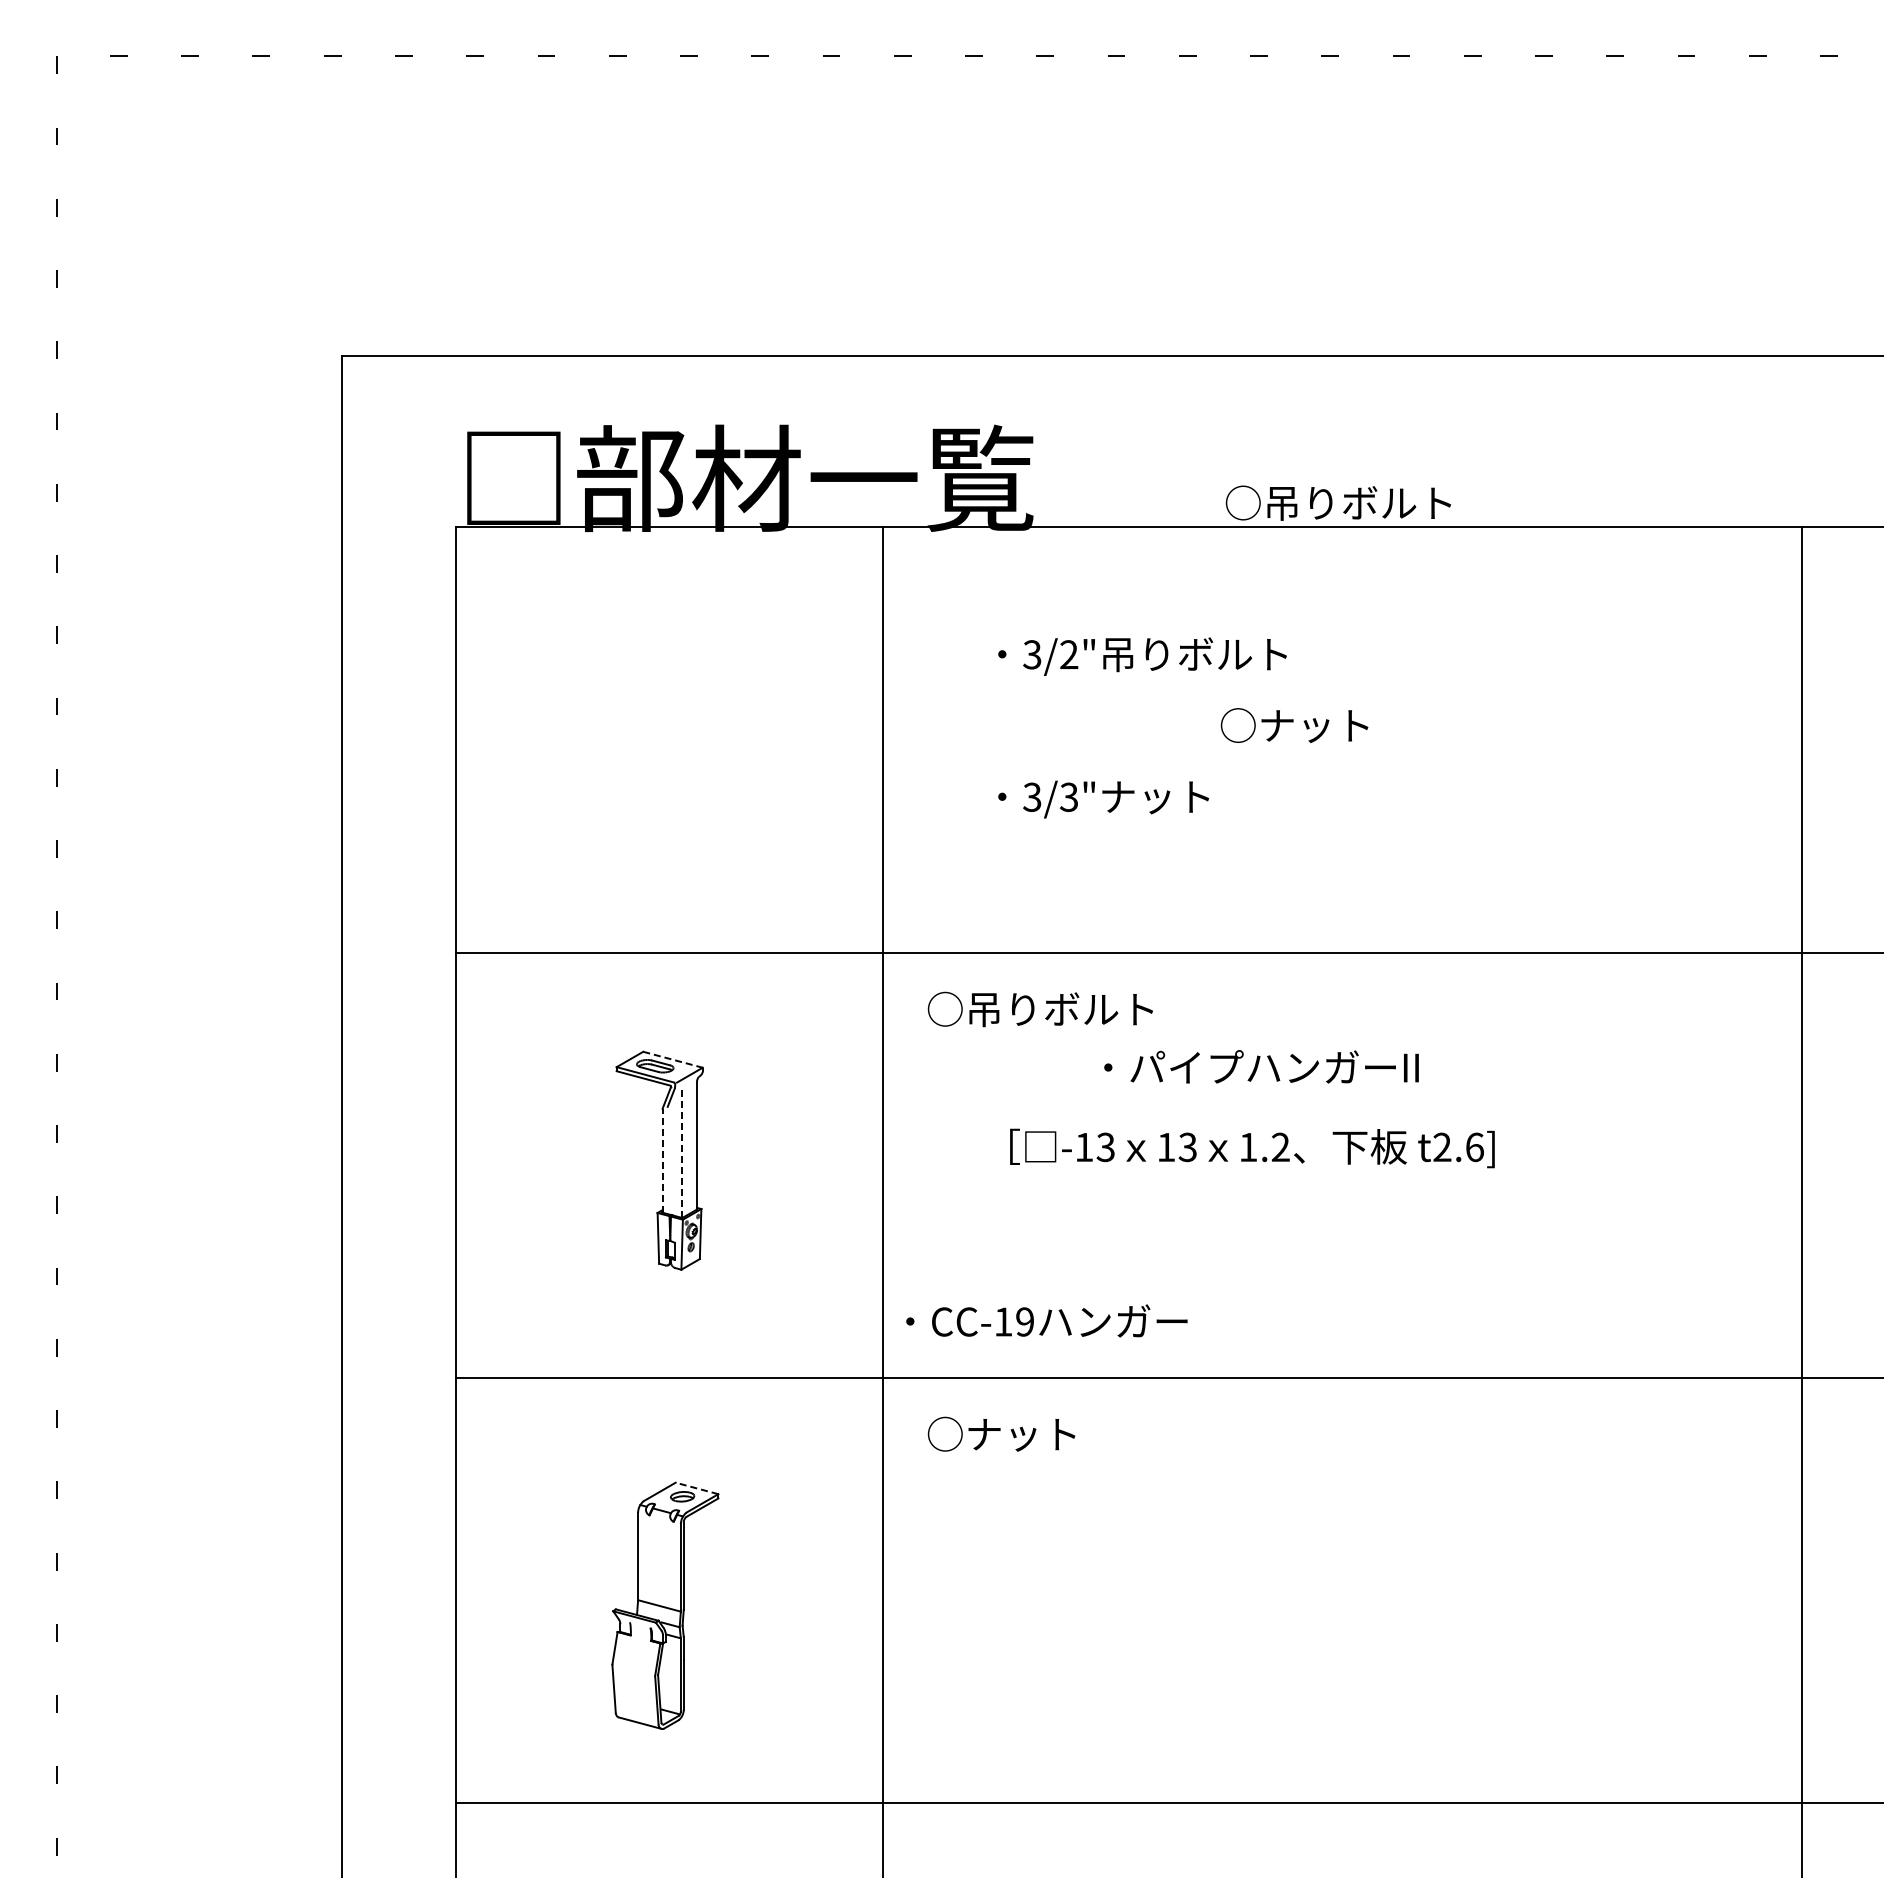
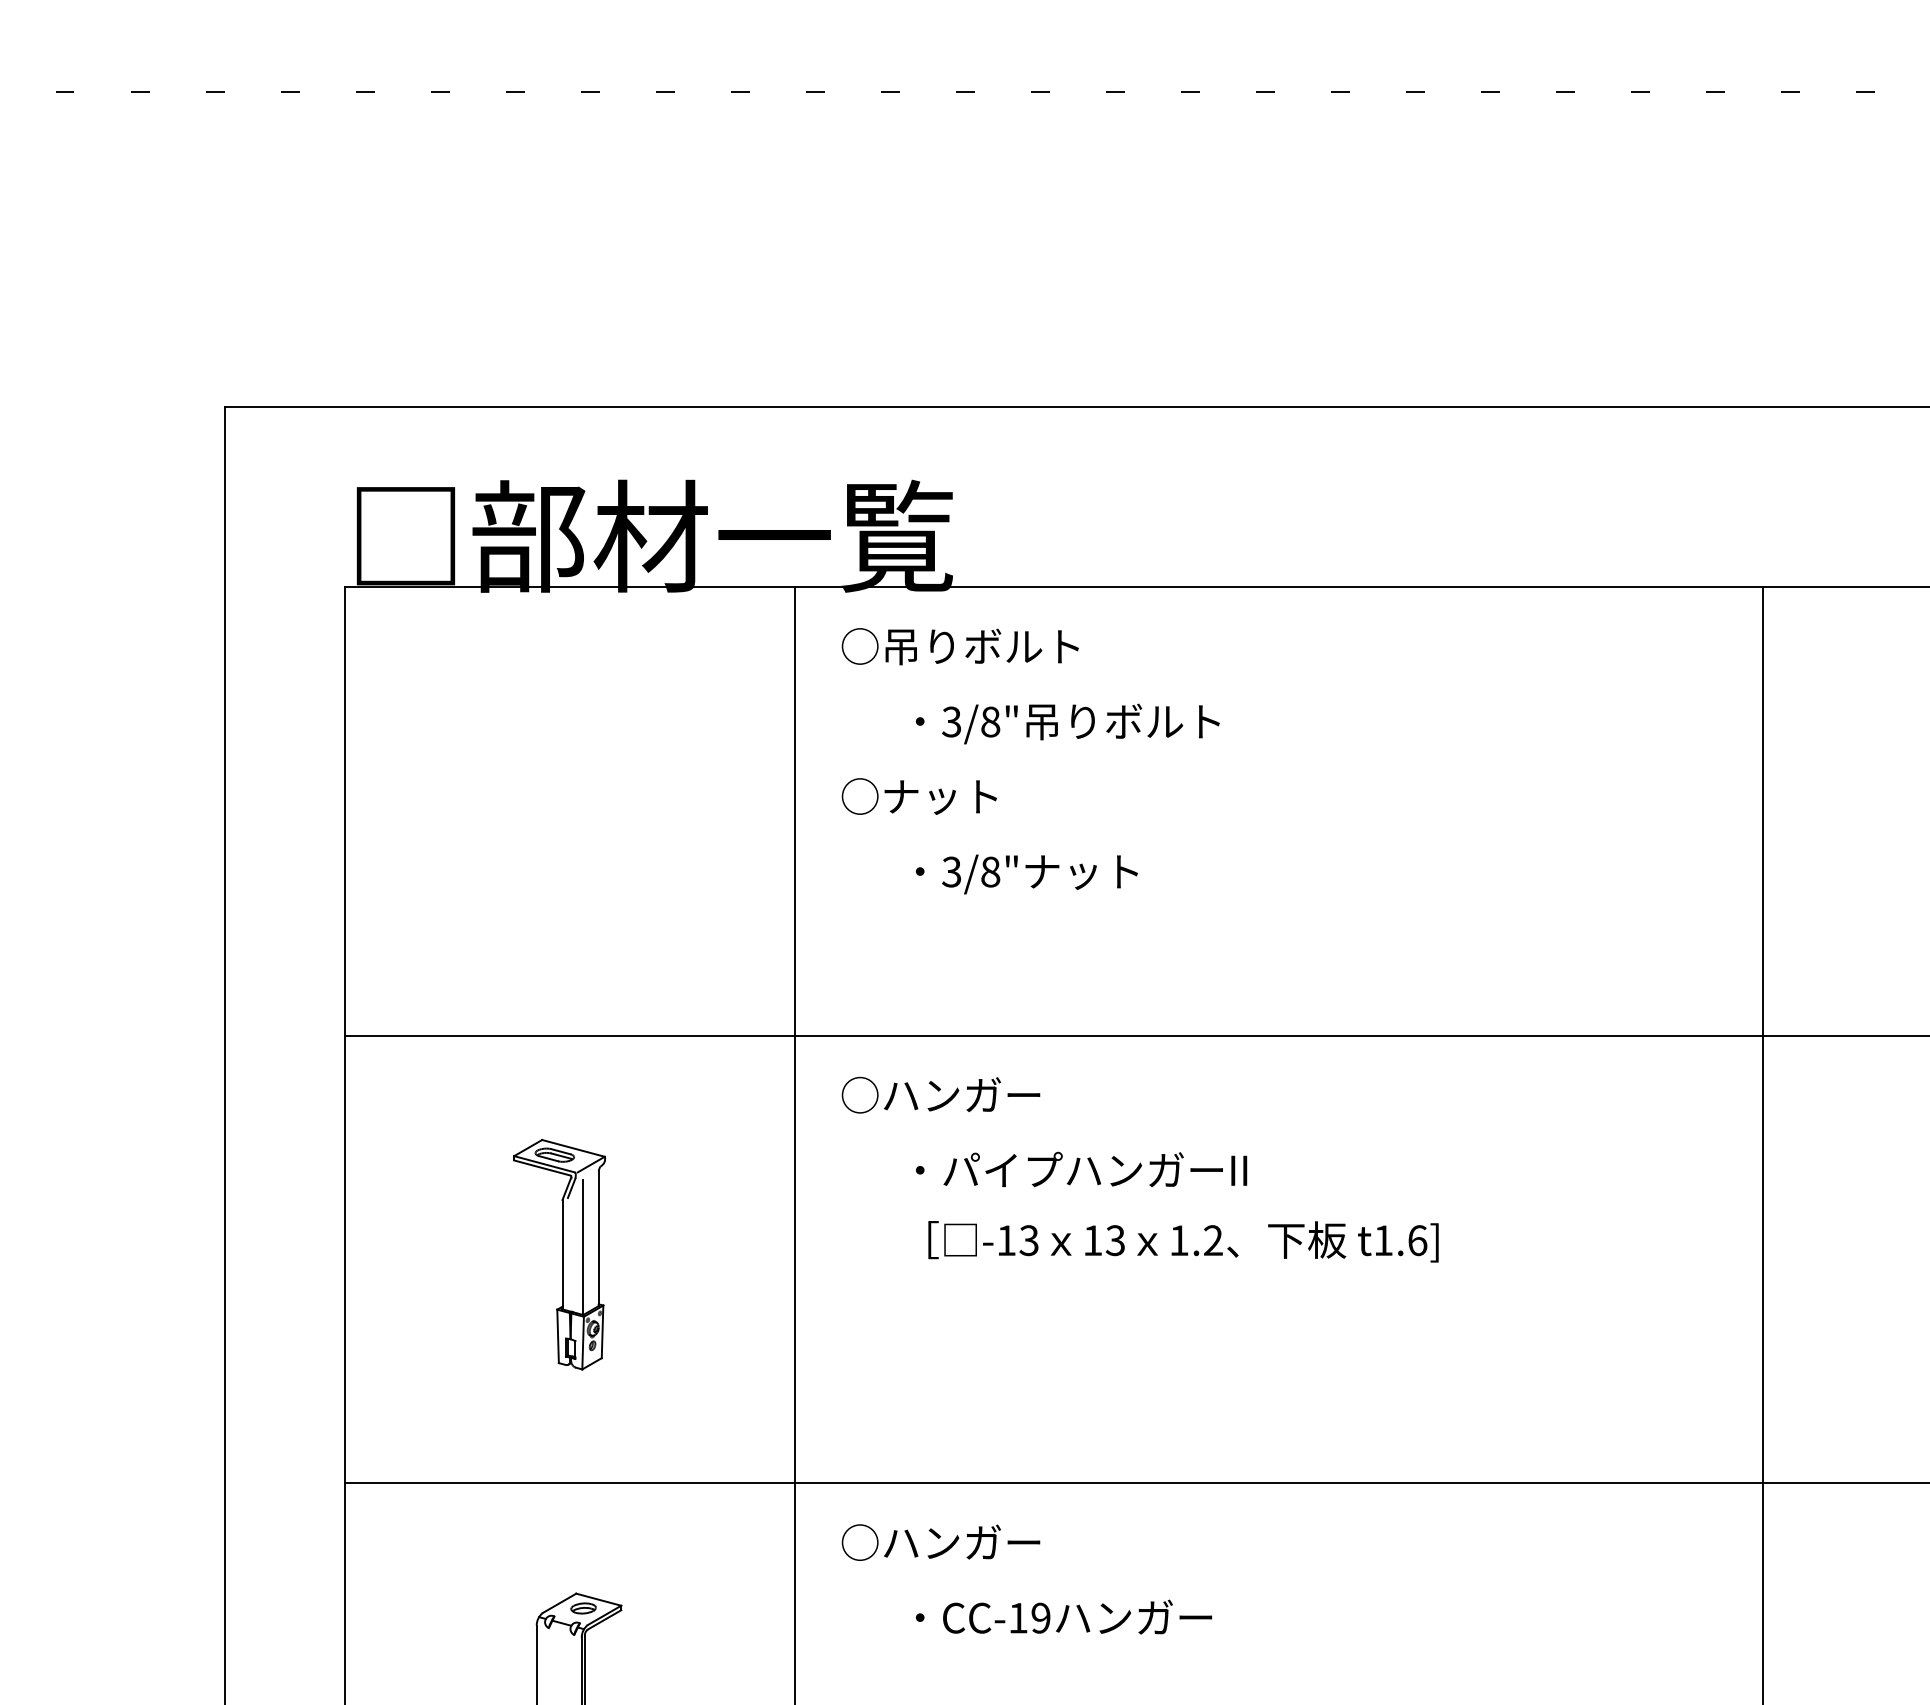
text: (1337, 502) -> (959, 645), moved
text: (1069, 654) -> (990, 721), 3/2" -> 3/8"
text: (1294, 725) -> (919, 796), moved
text: (1069, 796) -> (990, 871), 3/3" -> 3/8"
text: (1060, 1009) -> (981, 1095), ○吊りボルト -> ○ハンガー
line: (673, 1059) -> (574, 1148), dashed -> solid
text: (1261, 1066) -> (1081, 1169), moved
text: (1442, 1146) -> (1383, 1239), t2.6] -> t1.6]
line: (681, 1154) -> (582, 1248), dashed -> solid
line: (662, 1160) -> (562, 1254), dashed -> solid
text: (1046, 1320) -> (1063, 1616), moved
text: (1042, 1434) -> (962, 1542), ○ナット -> ○ハンガー
line: (696, 1488) -> (598, 1599), dashed -> solid

